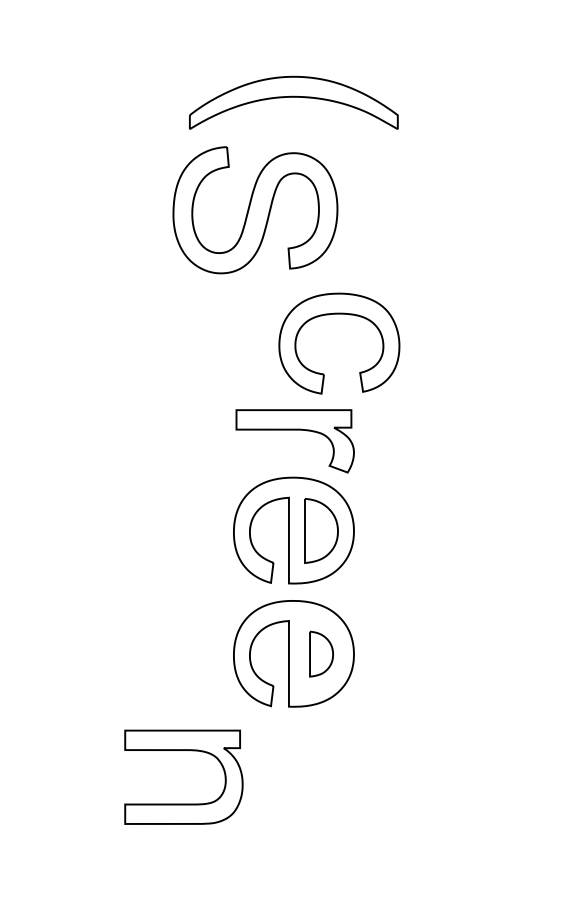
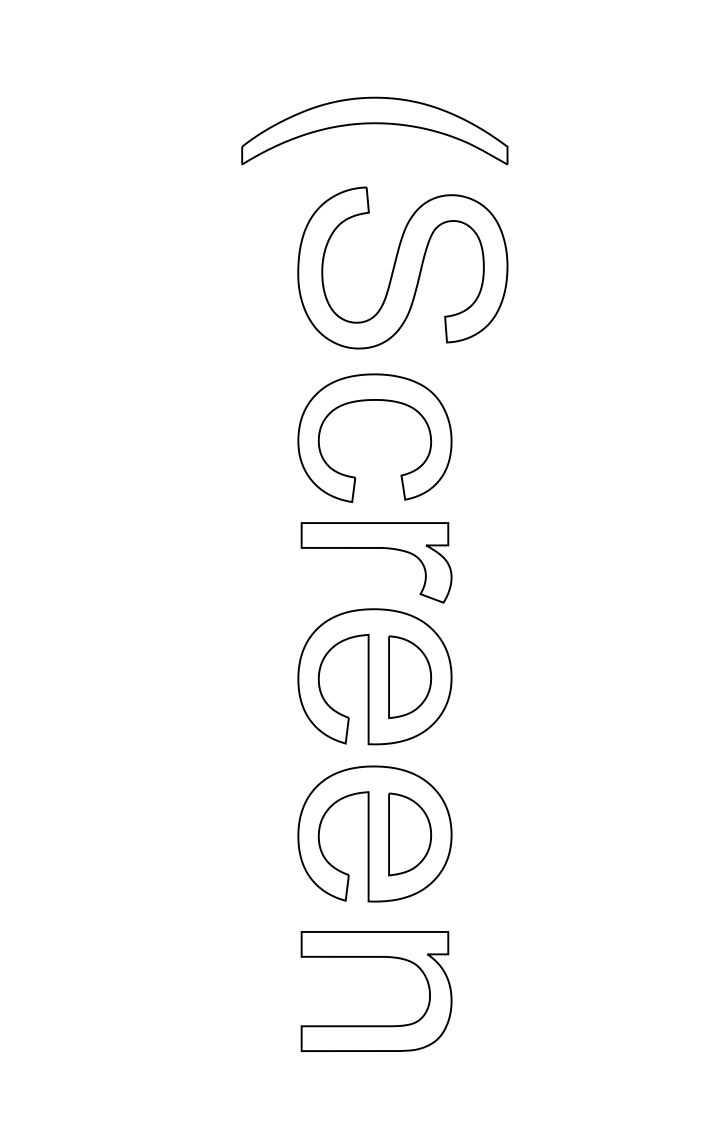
part: (255, 209) -> (402, 267), moved
part: (332, 314) -> (366, 401), moved
part: (321, 654) -> (410, 834), size x1.43
part: (183, 750) -> (376, 957), moved

